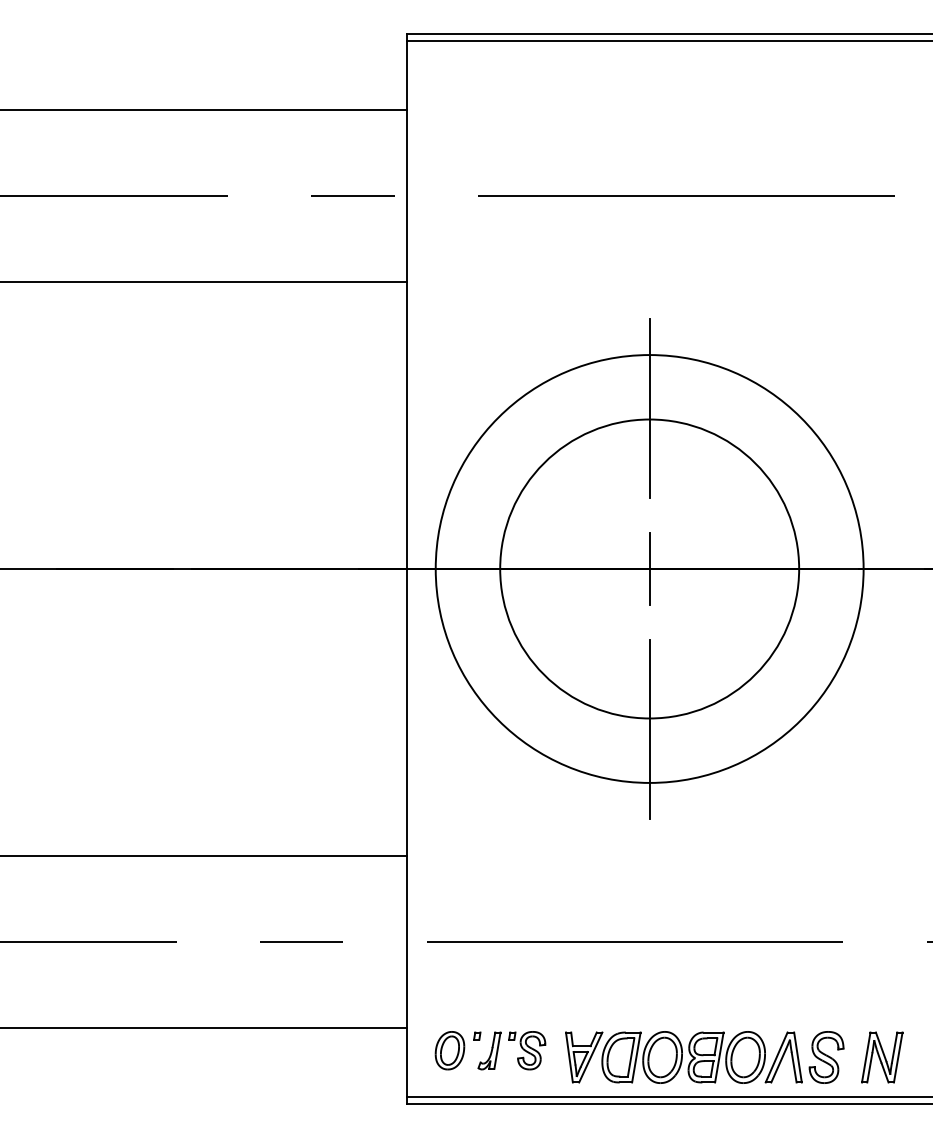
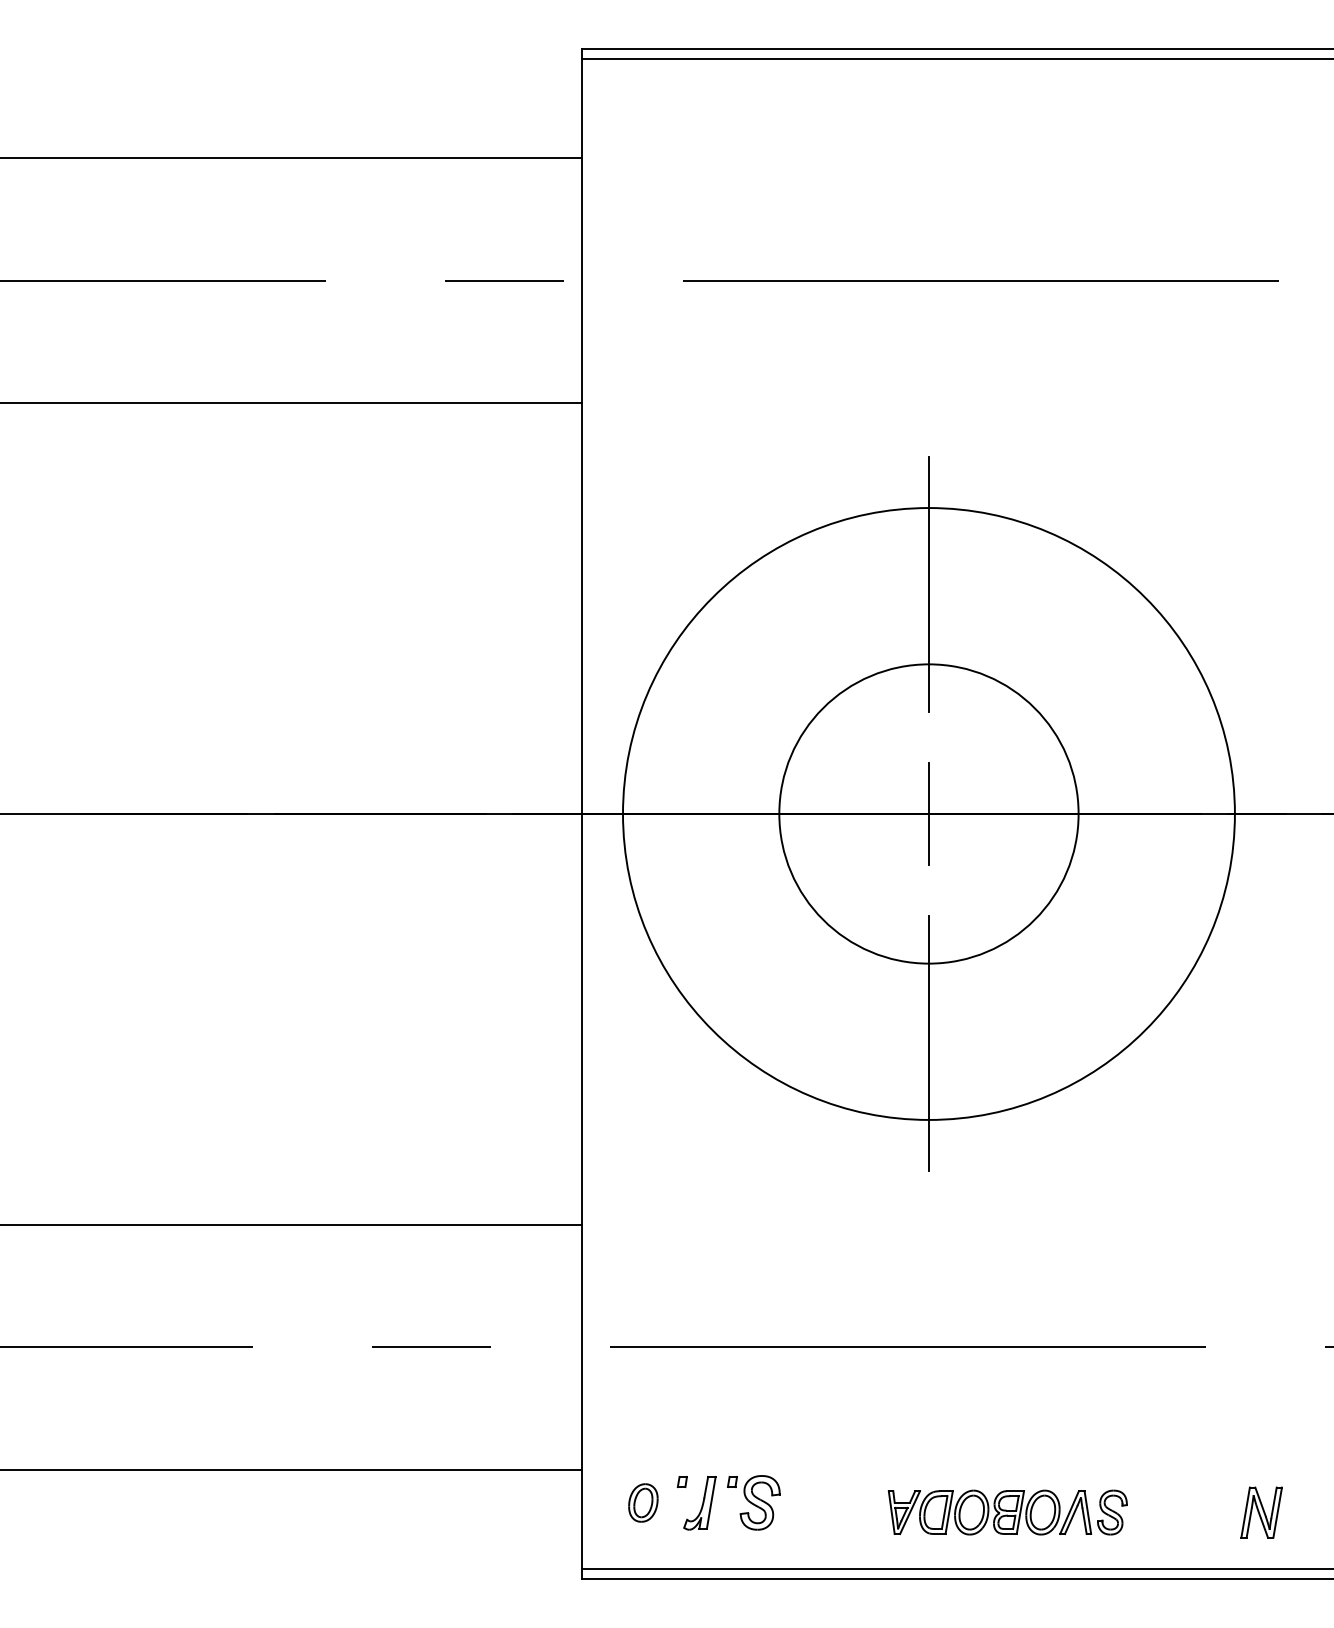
circle: (649, 568) -> (928, 813), size x0.7
part: (449, 1050) -> (642, 1502), size x0.7
part: (704, 1057) -> (1007, 1512), size x0.6
part: (882, 1057) -> (1261, 1512), size x0.7

